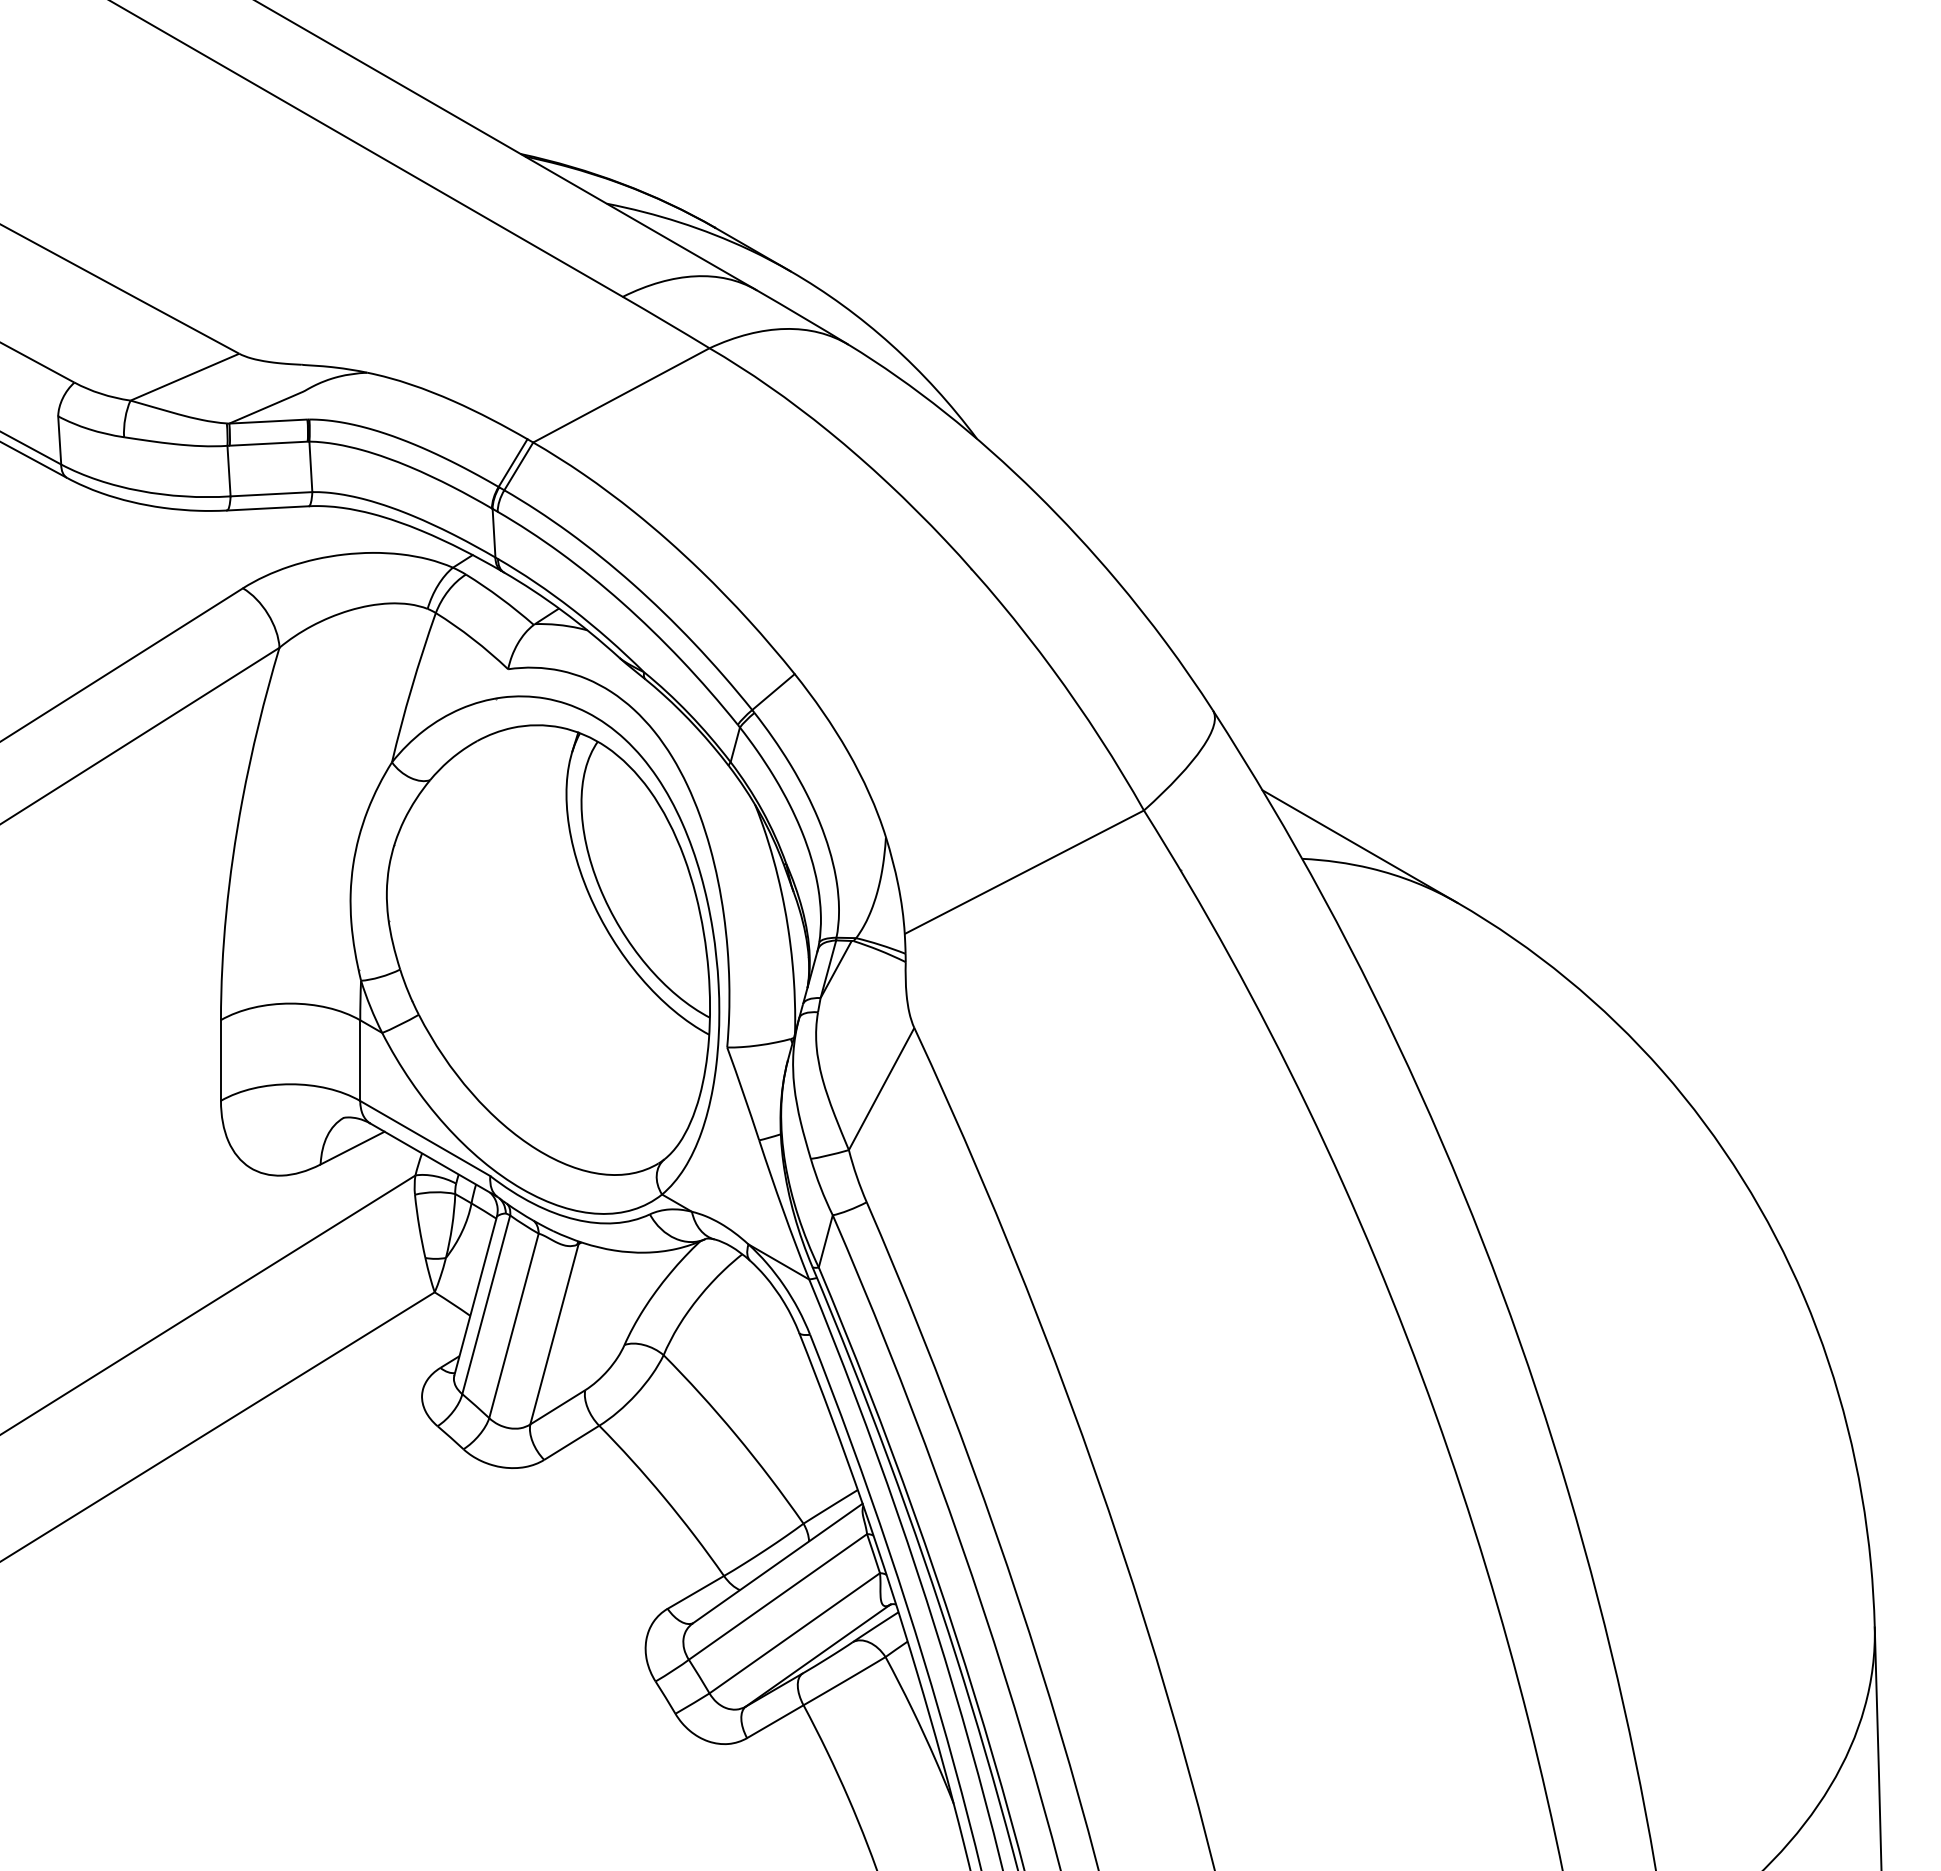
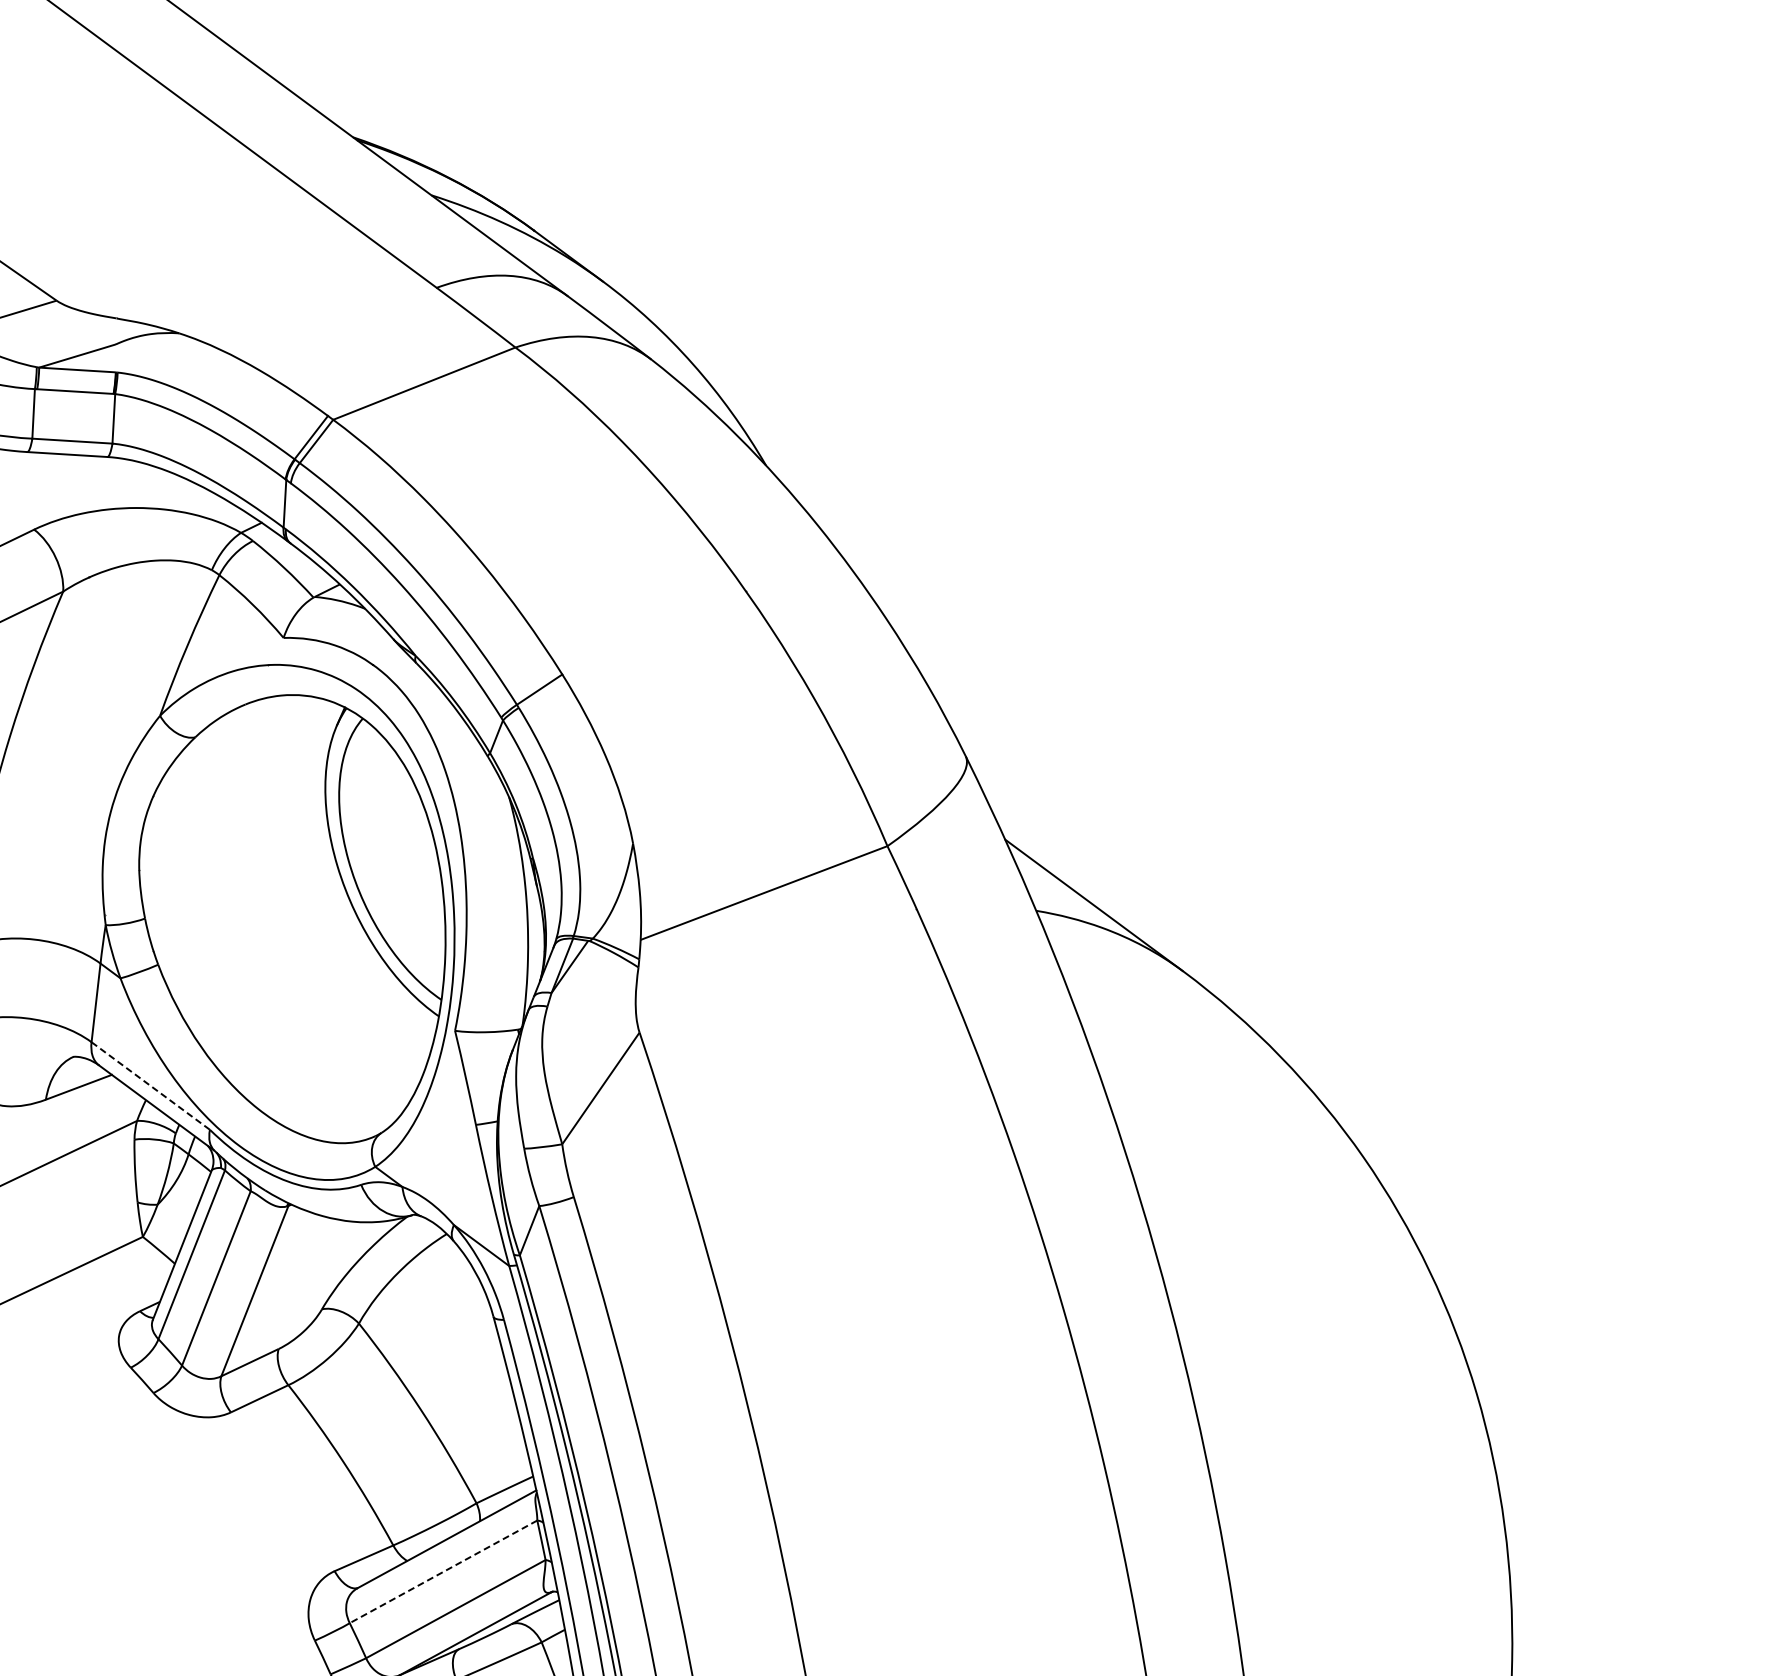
line: (425, 1138) -> (150, 1086), solid -> dashed
line: (778, 1596) -> (444, 1571), solid -> dashed

